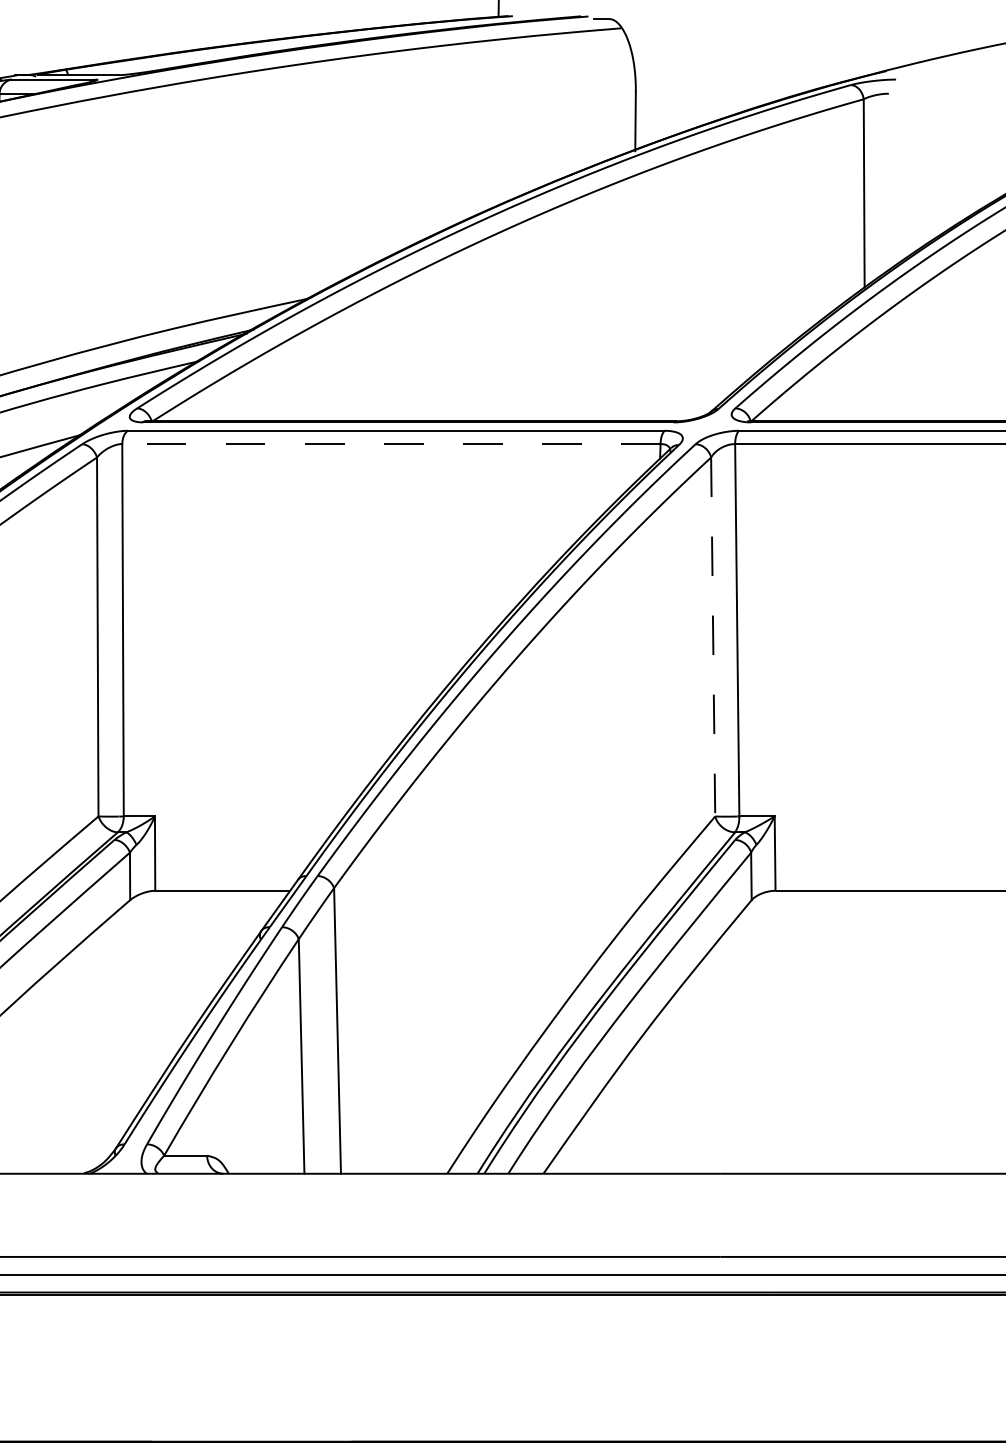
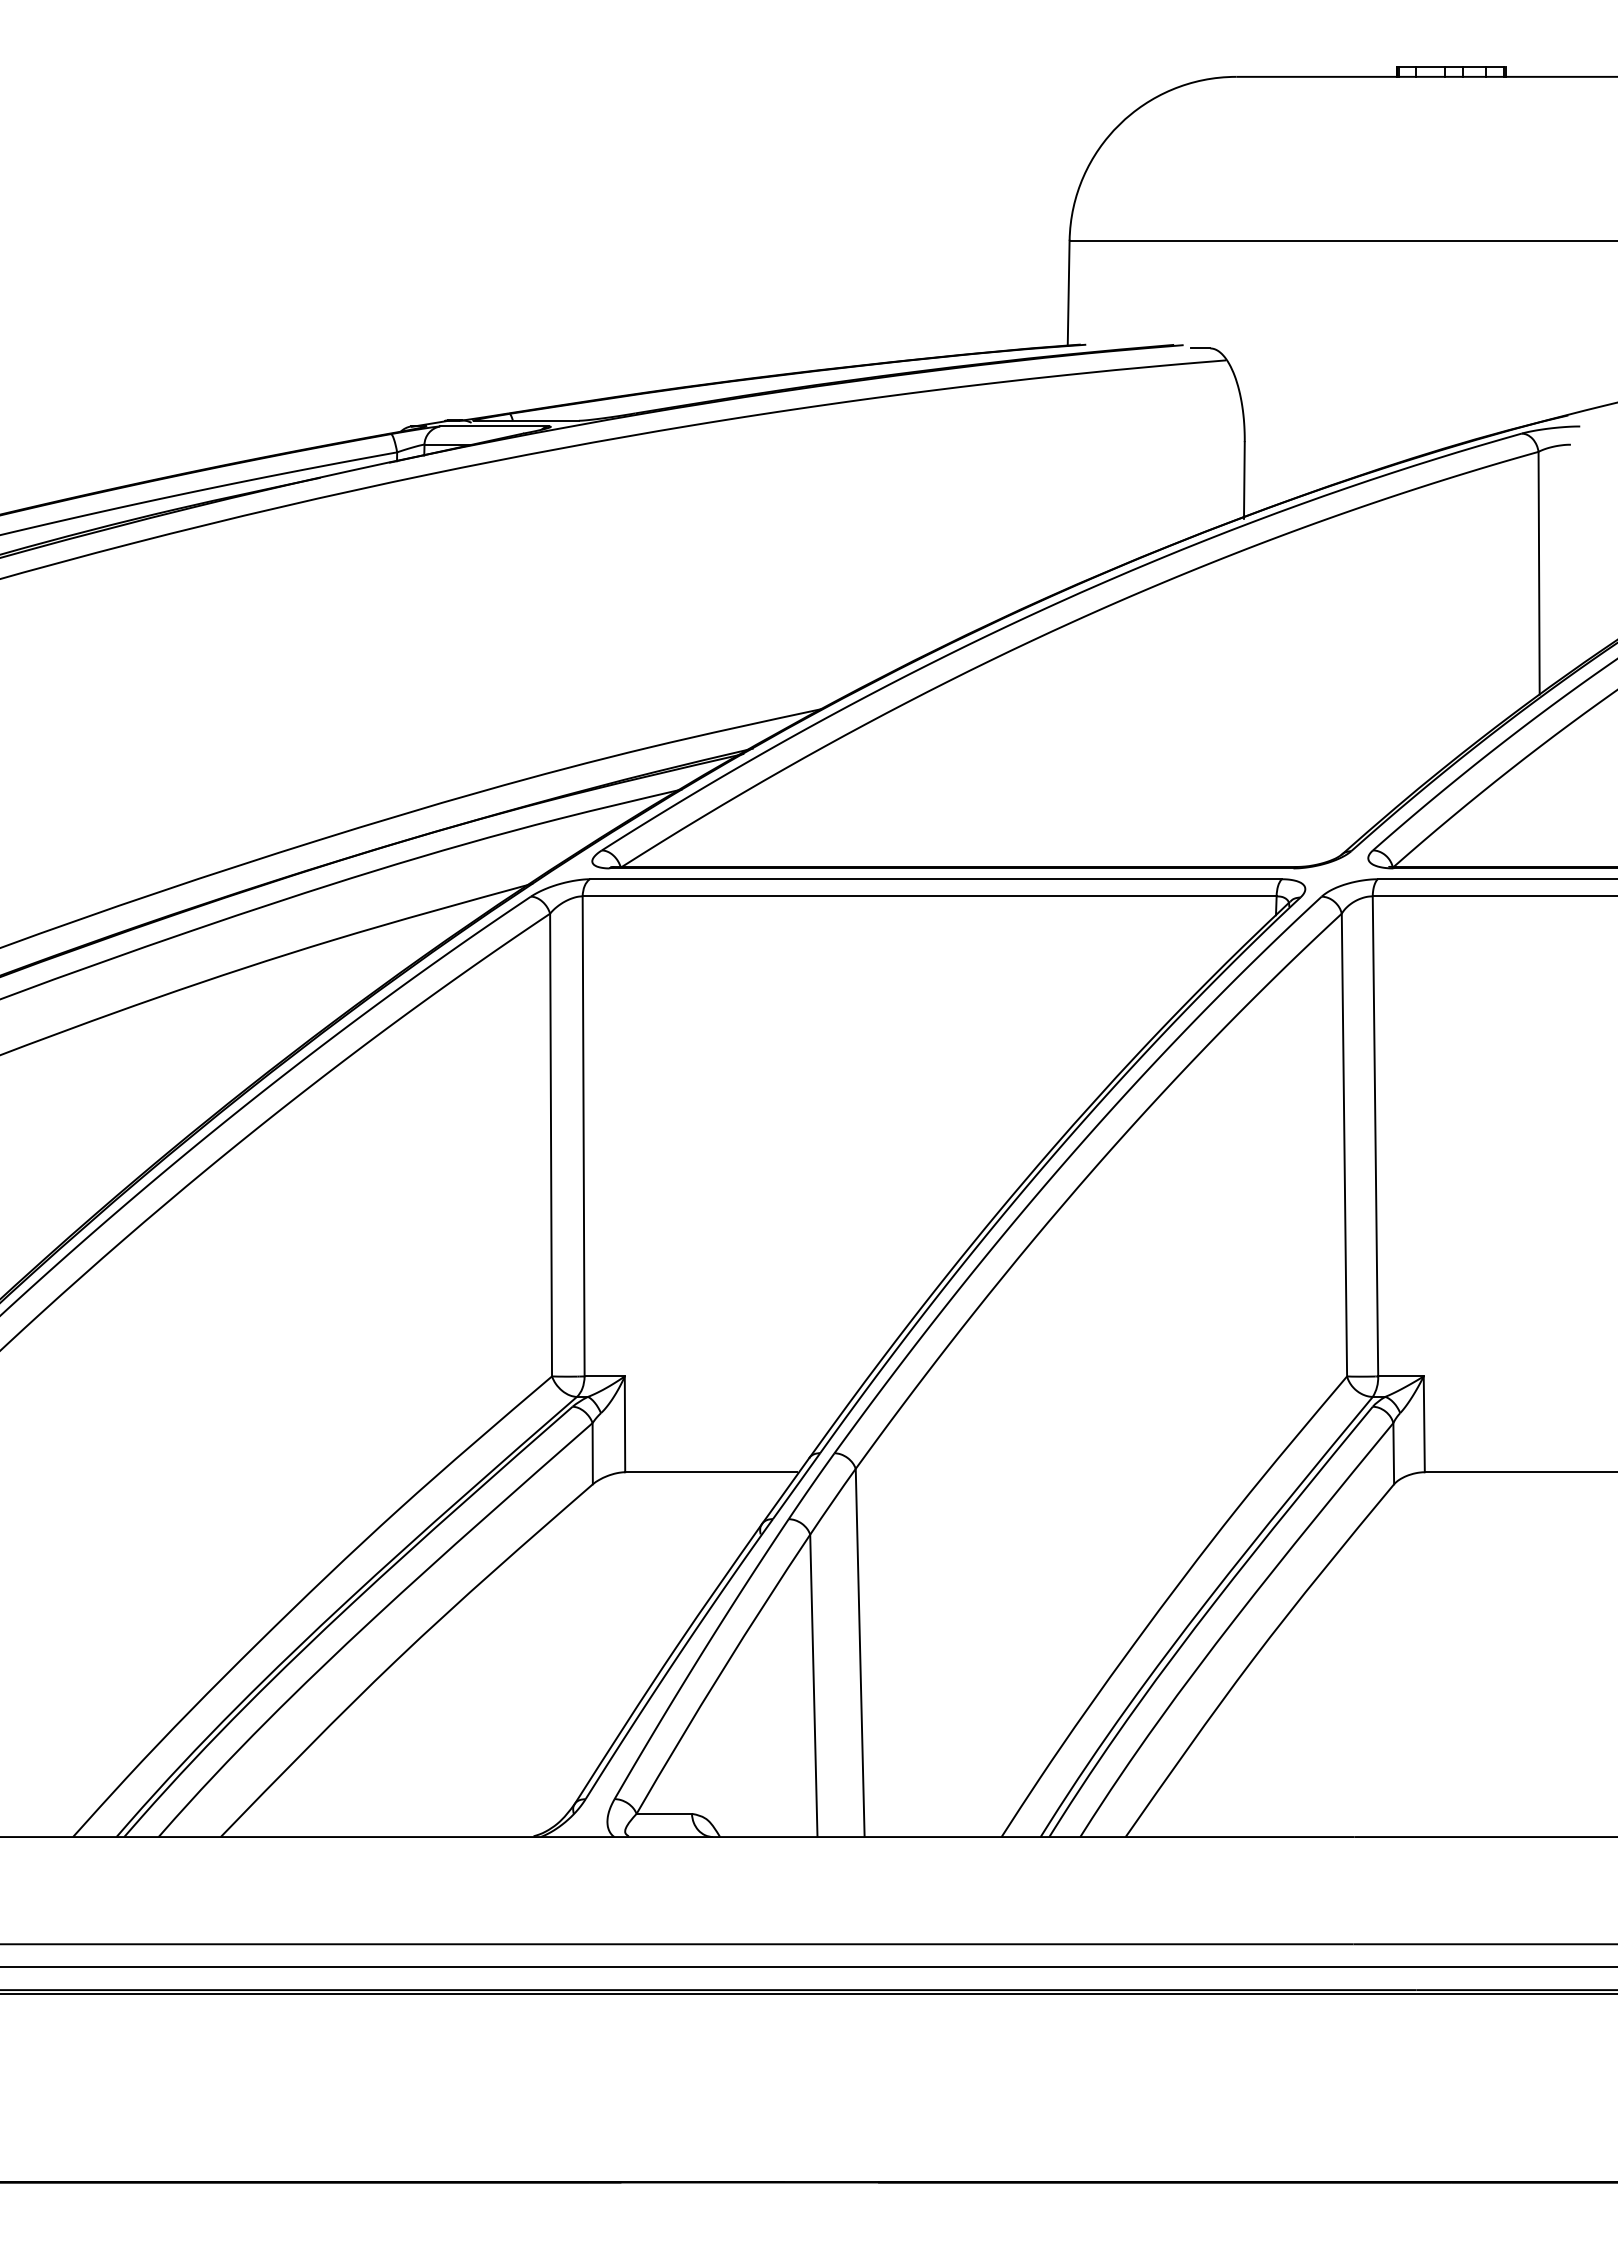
line: (391, 444) -> (929, 896), dashed -> solid
line: (713, 637) -> (1344, 1145), dashed -> solid

